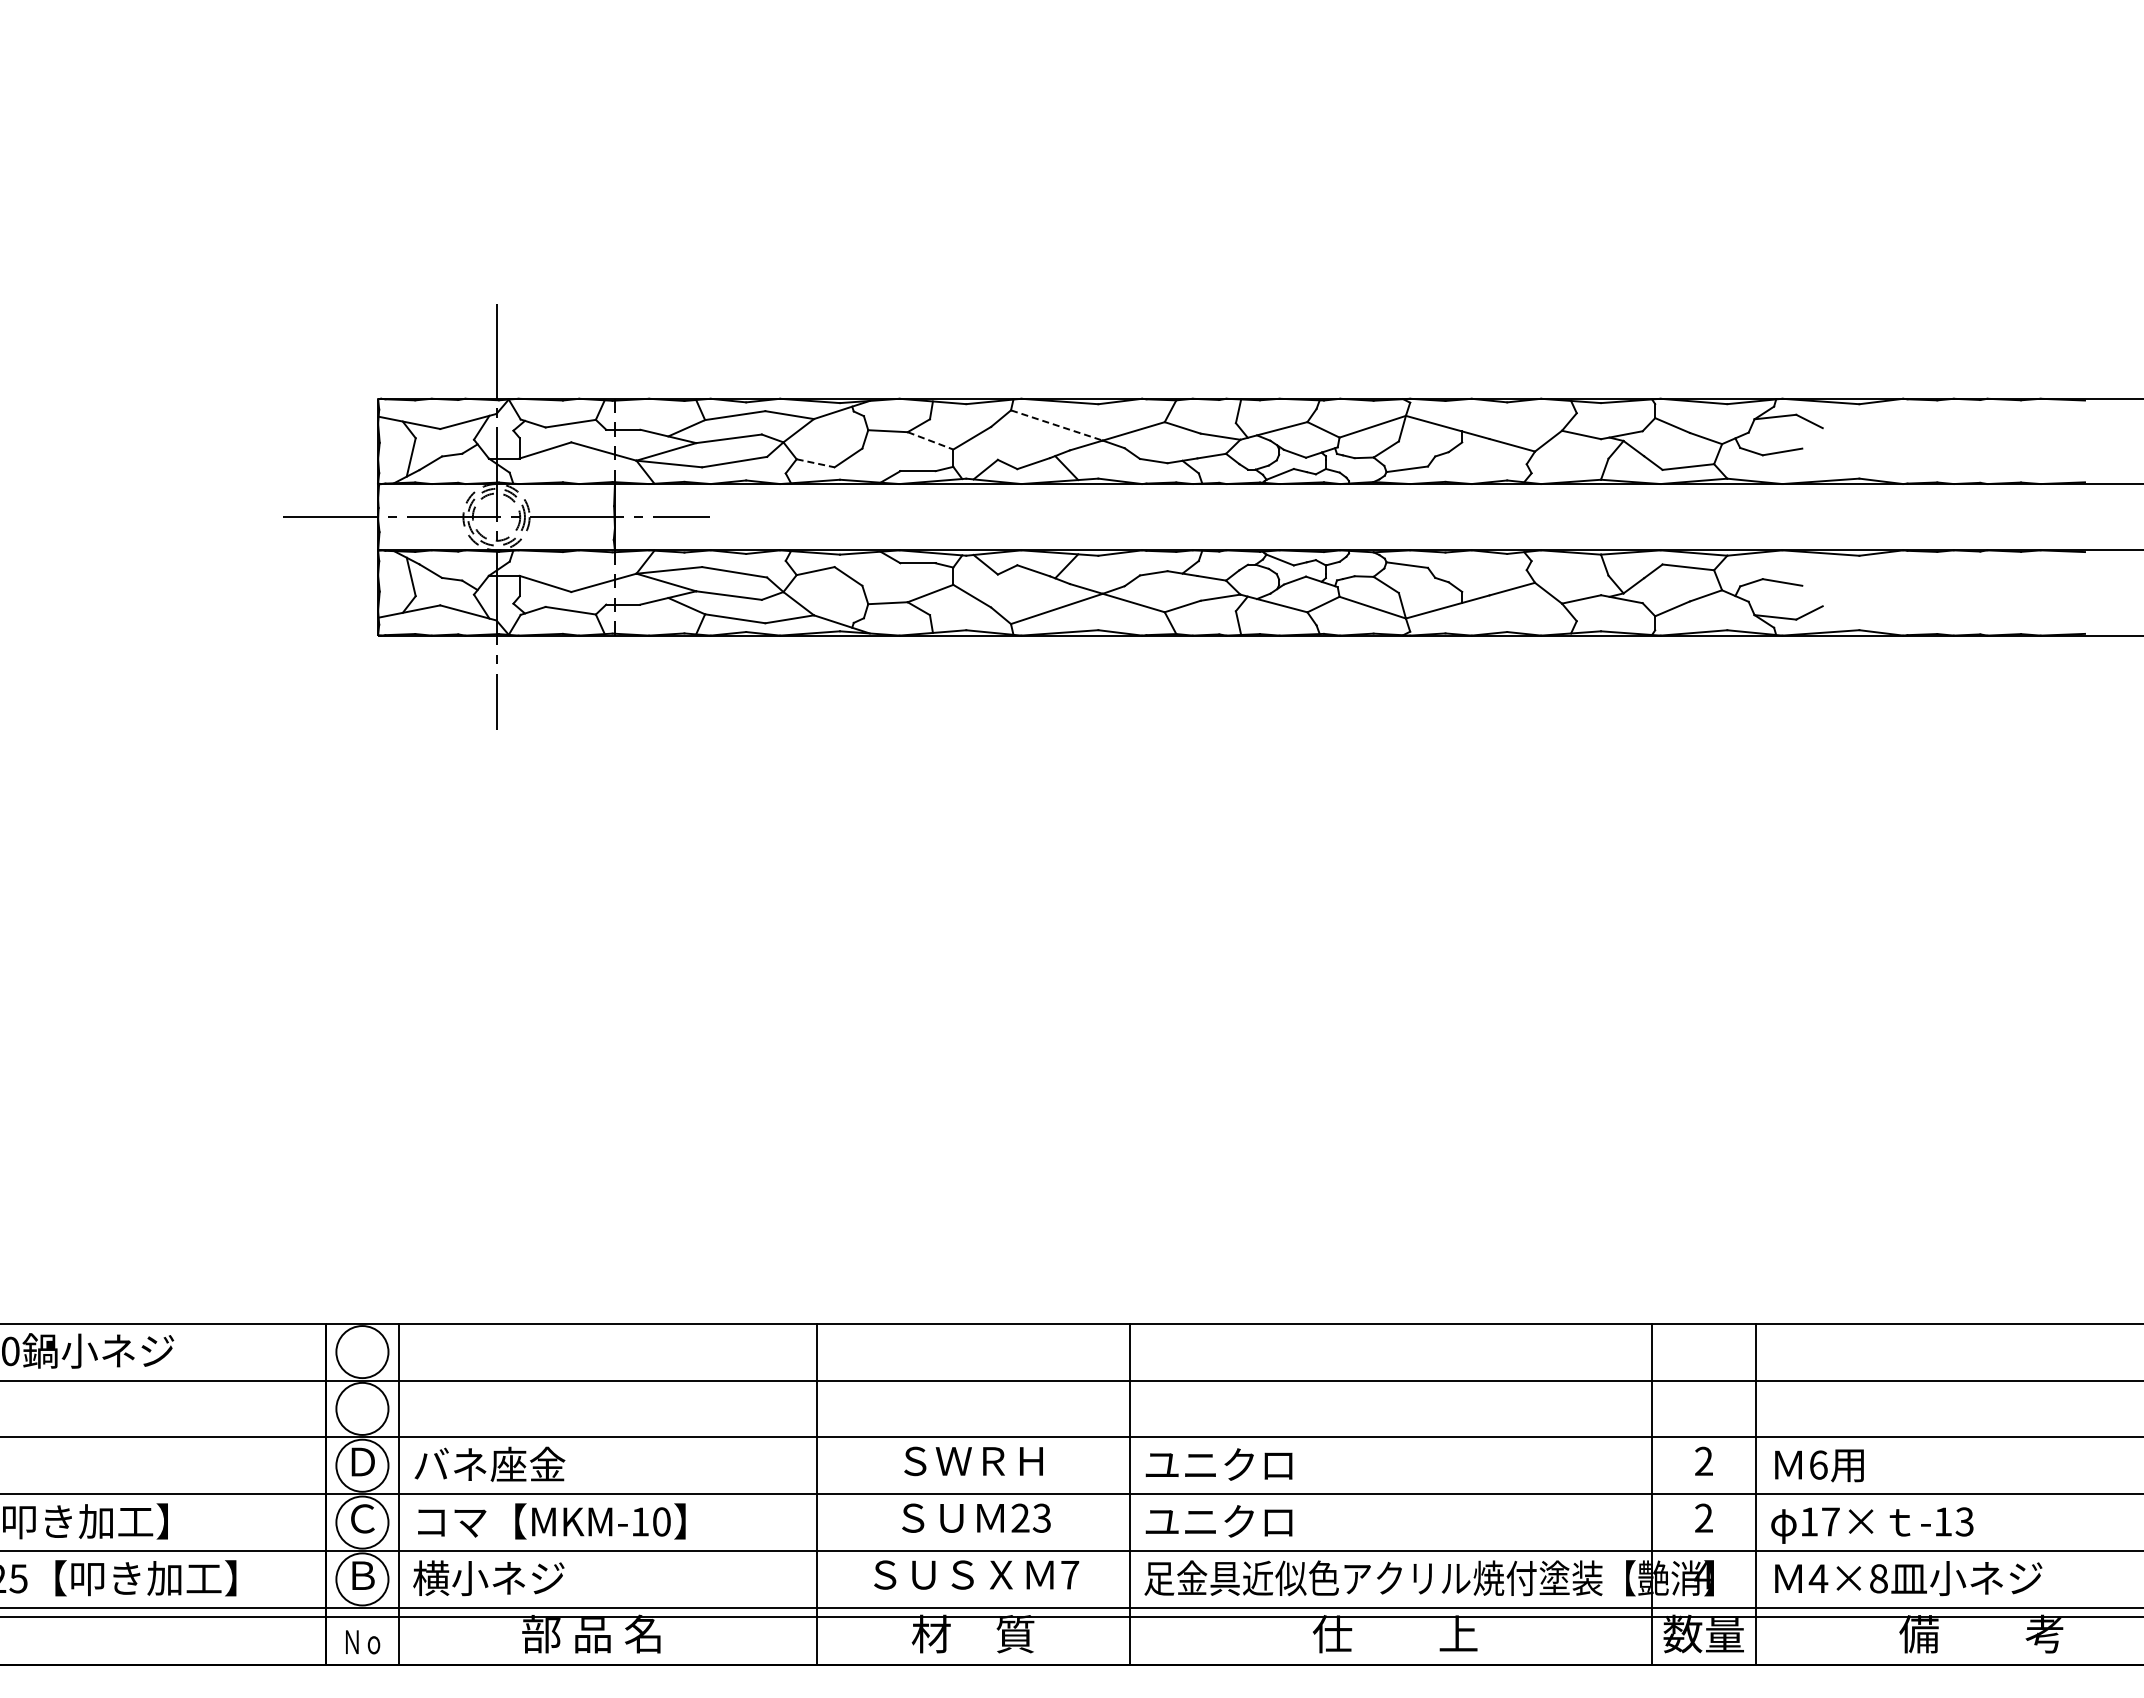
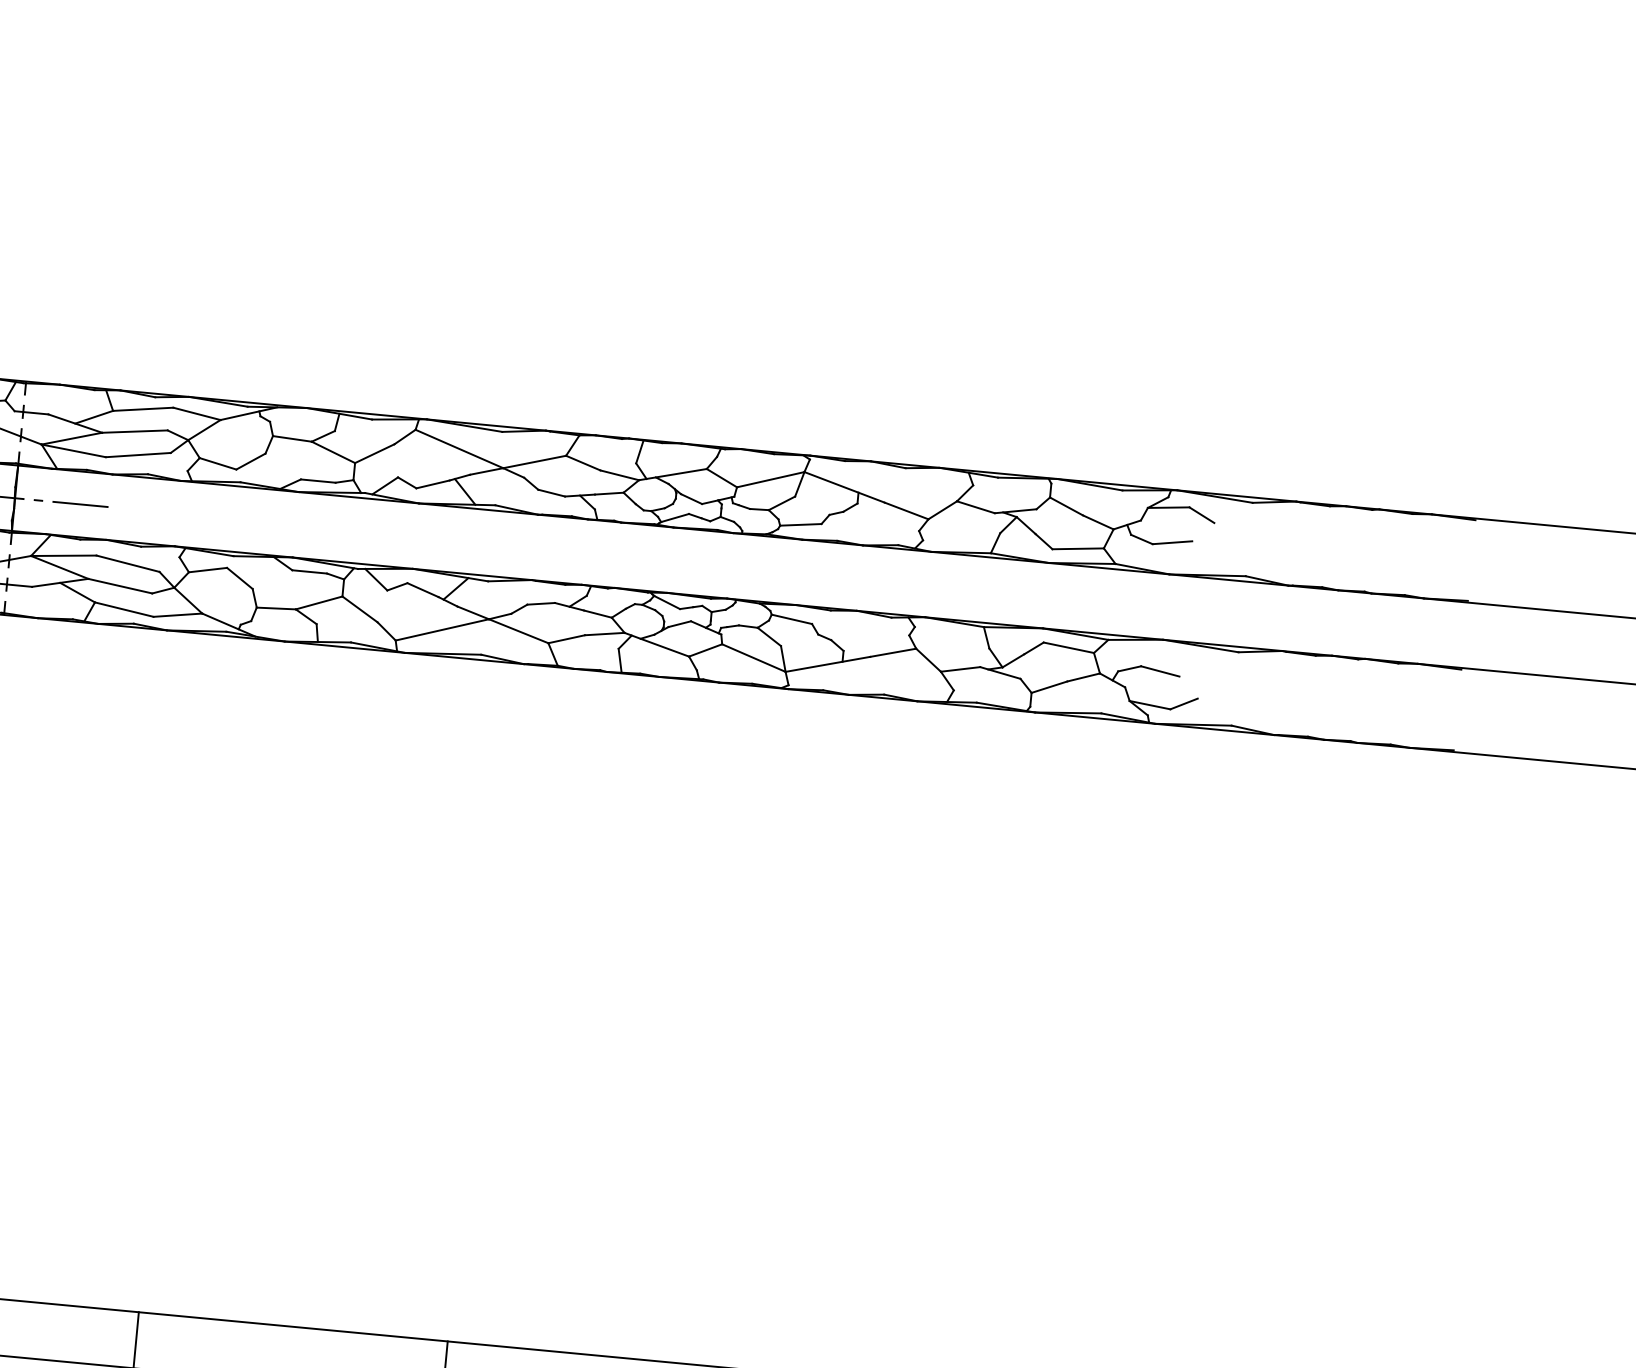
line: (1057, 425) -> (460, 449), dashed -> solid
line: (930, 441) -> (333, 453), dashed -> solid
line: (816, 463) -> (218, 464), dashed -> solid

